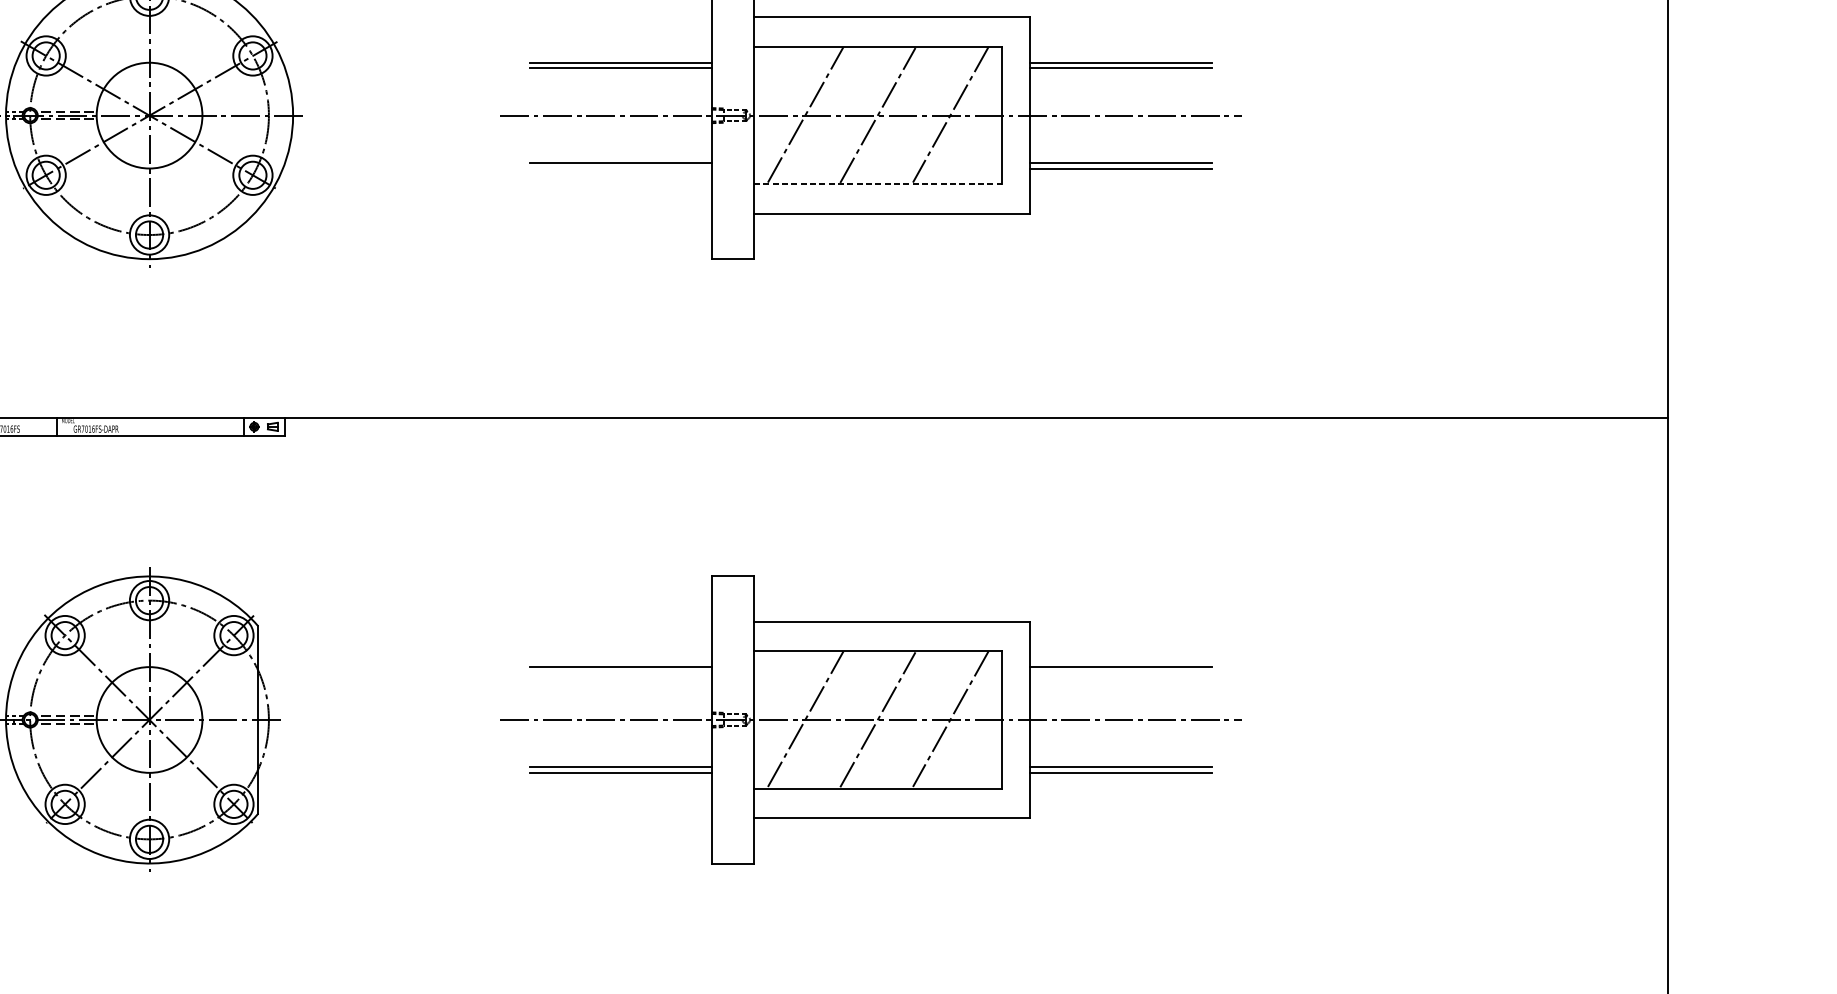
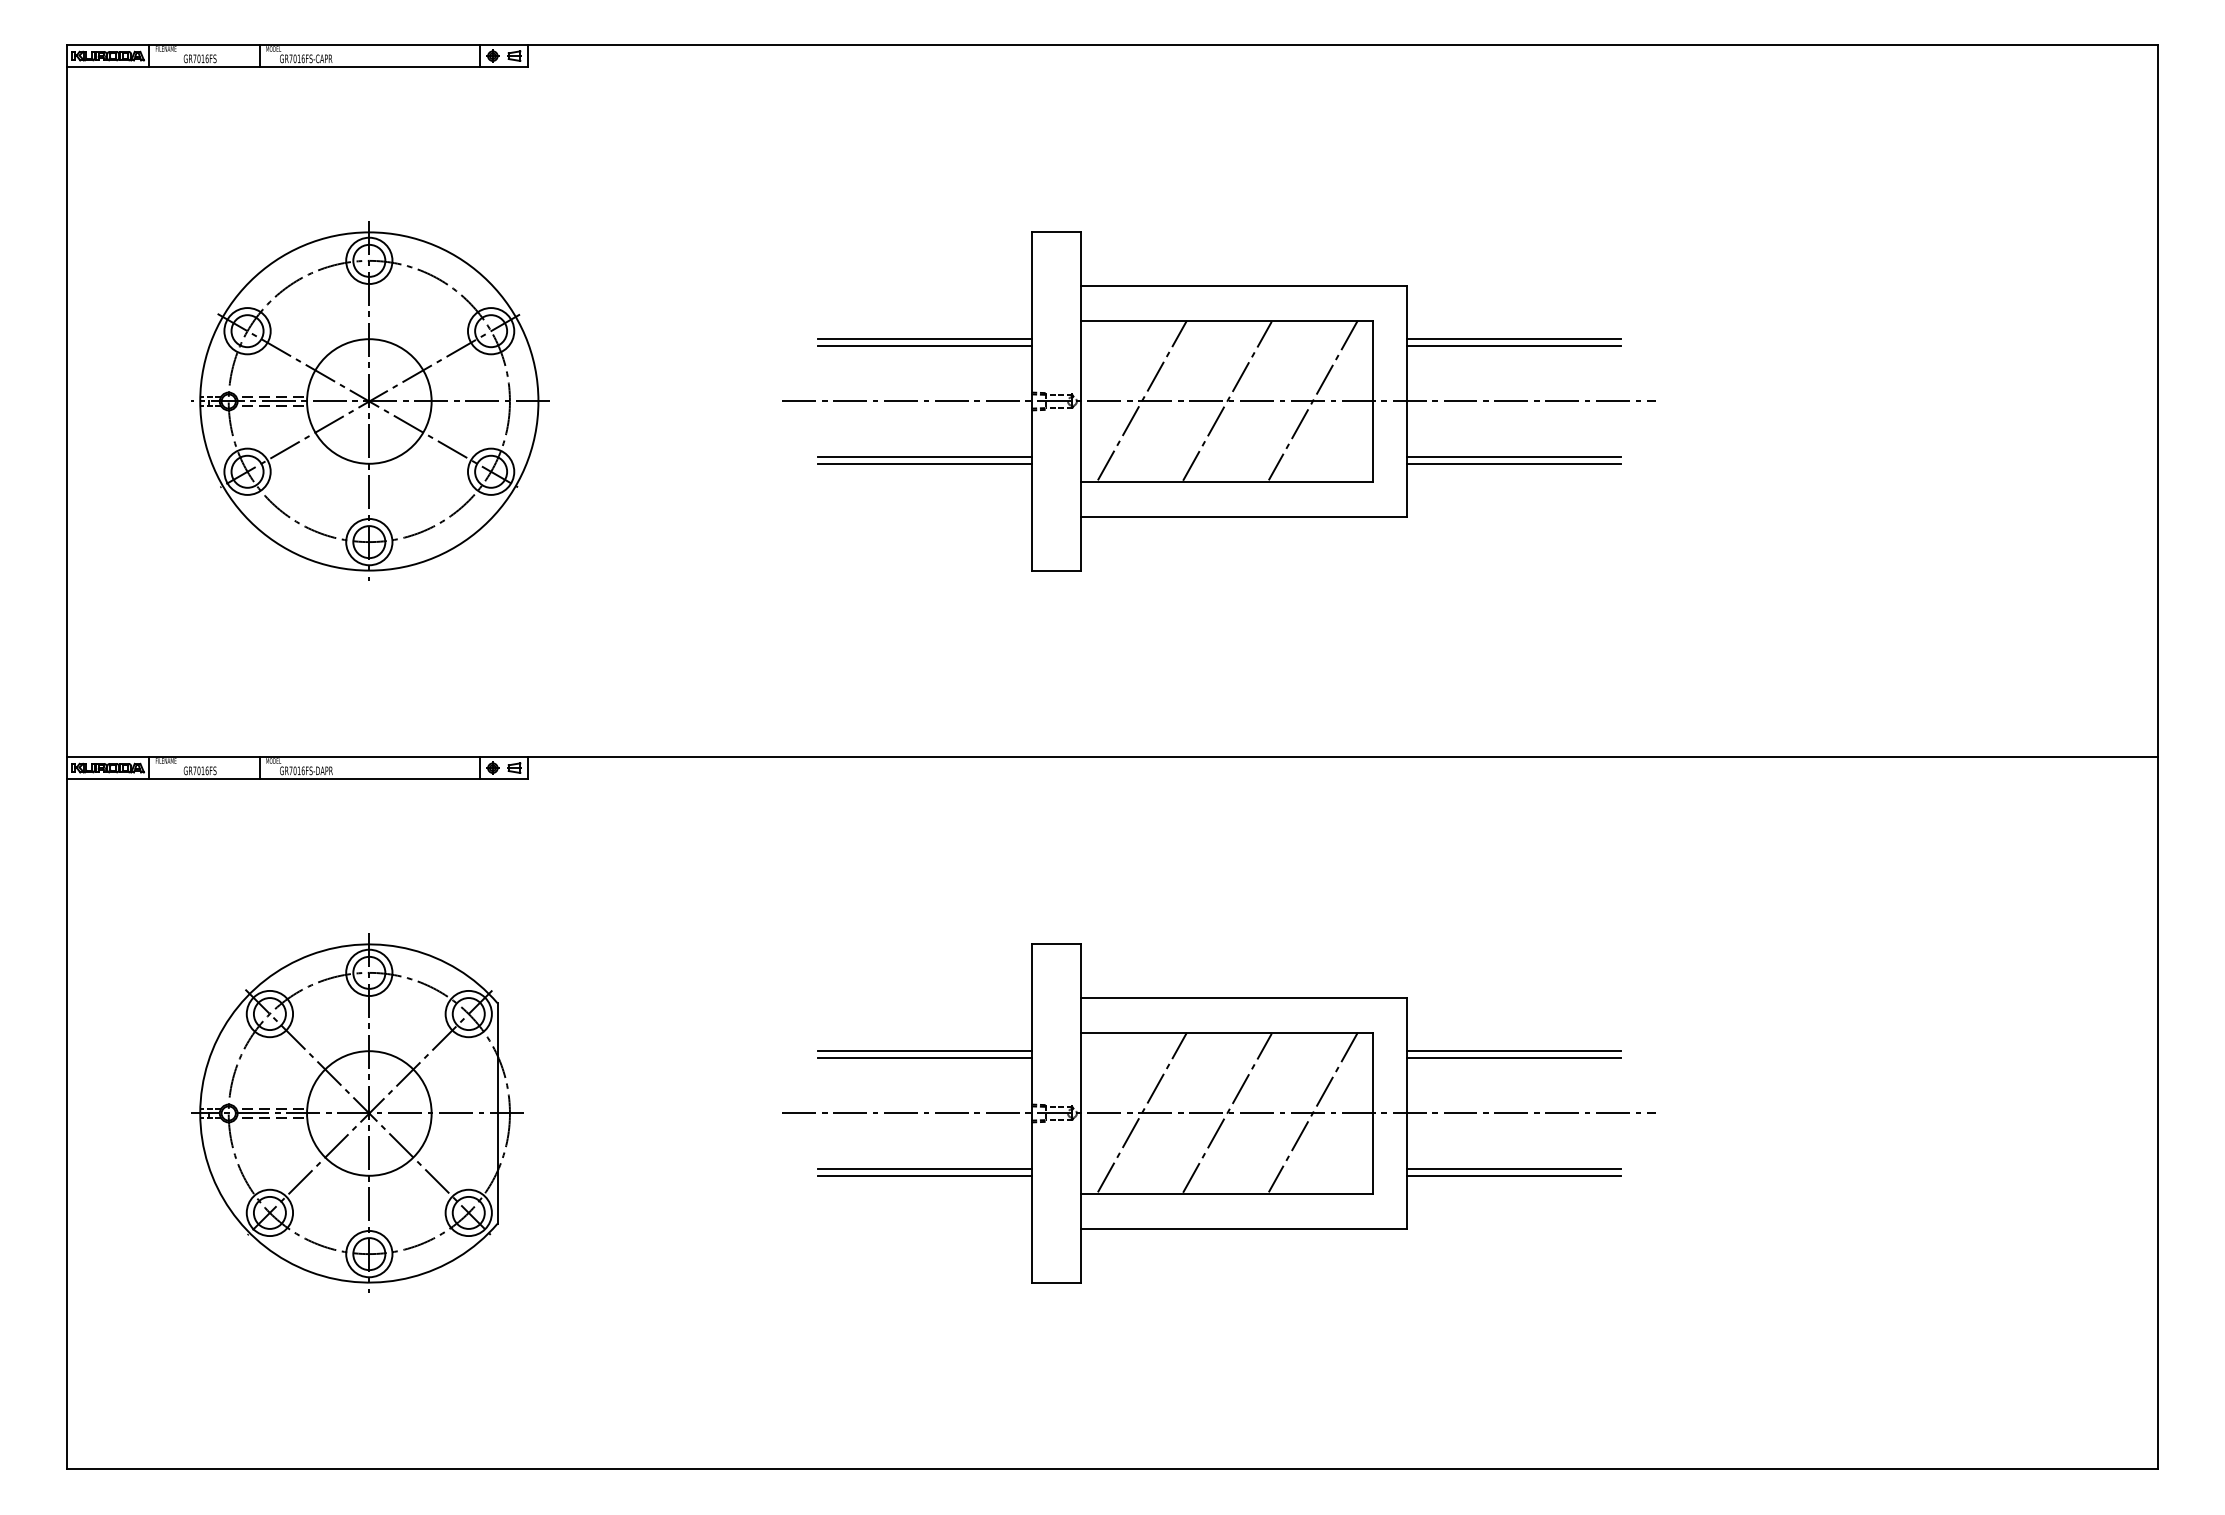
line: (620, 168) -> (924, 463), added
line: (877, 184) -> (1227, 482), dashed -> solid
line: (620, 672) -> (924, 1057), added
line: (1120, 672) -> (1513, 1057), added

